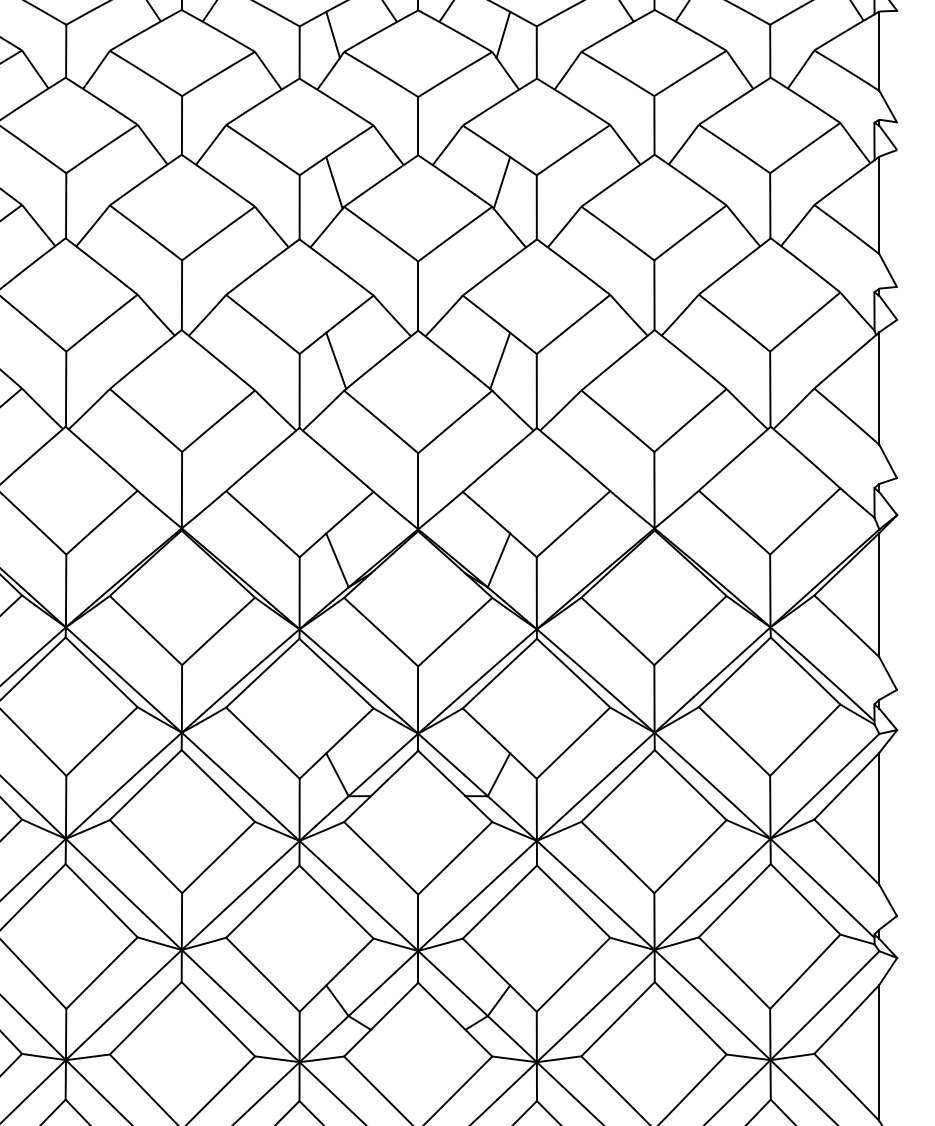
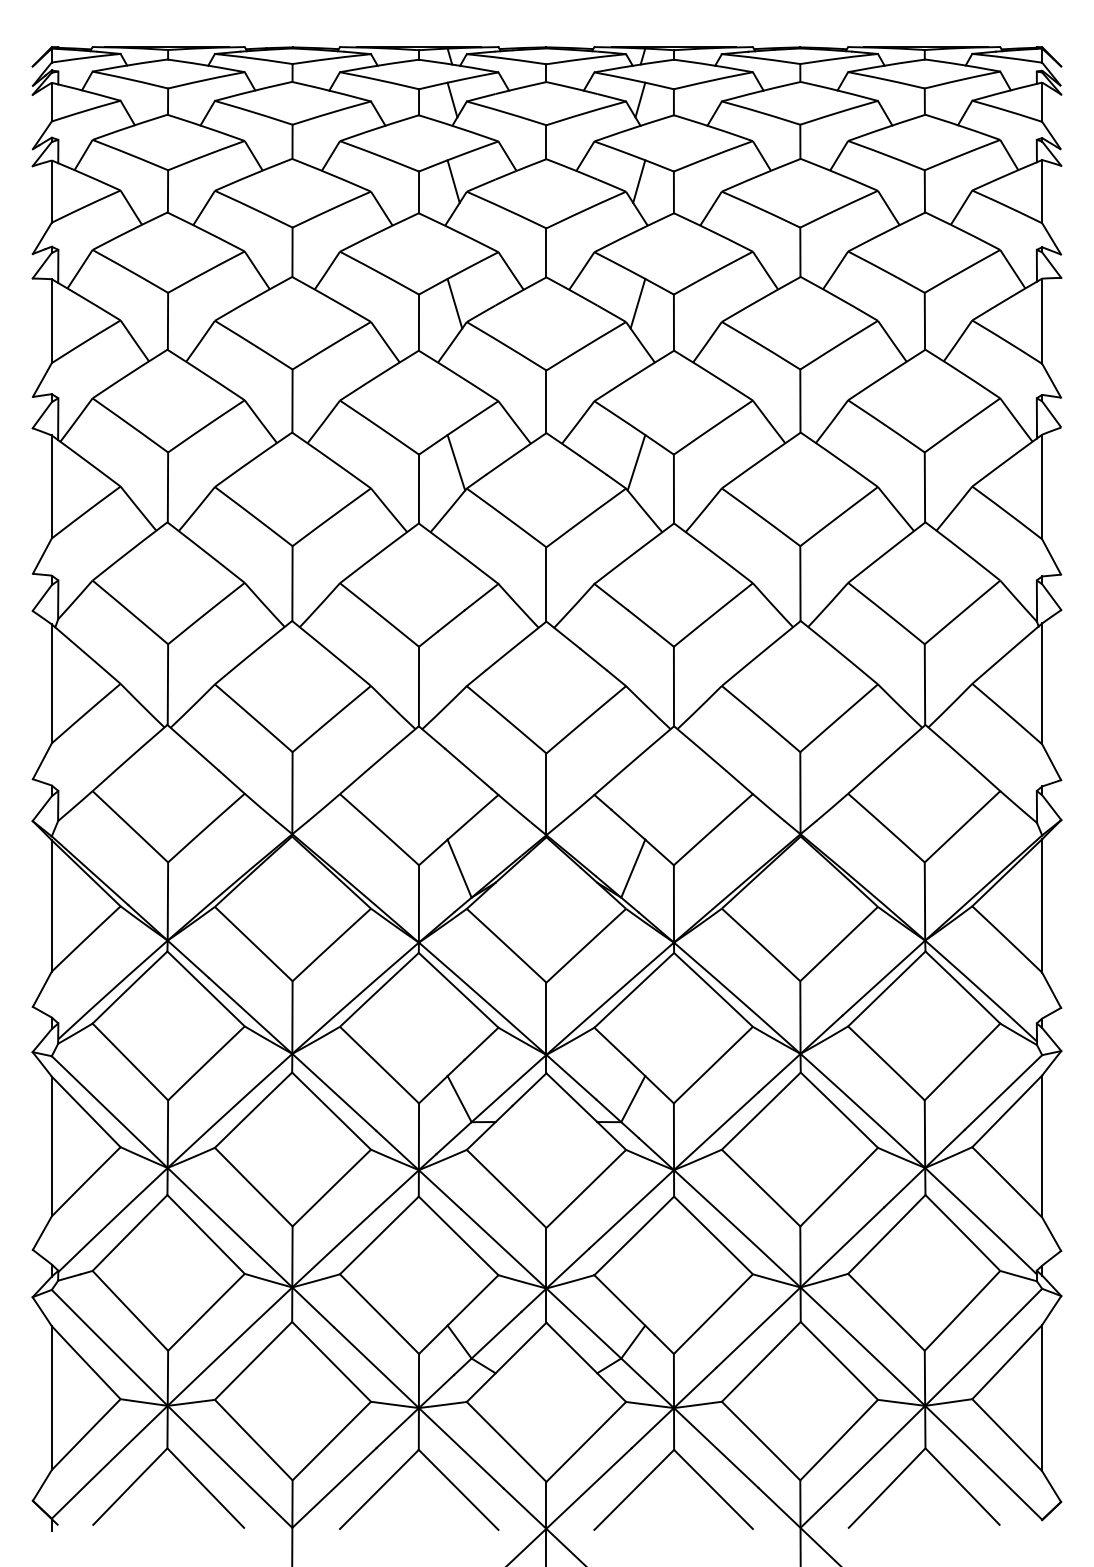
line: (336, 360) -> (458, 653), removed
line: (500, 360) -> (634, 653), removed

